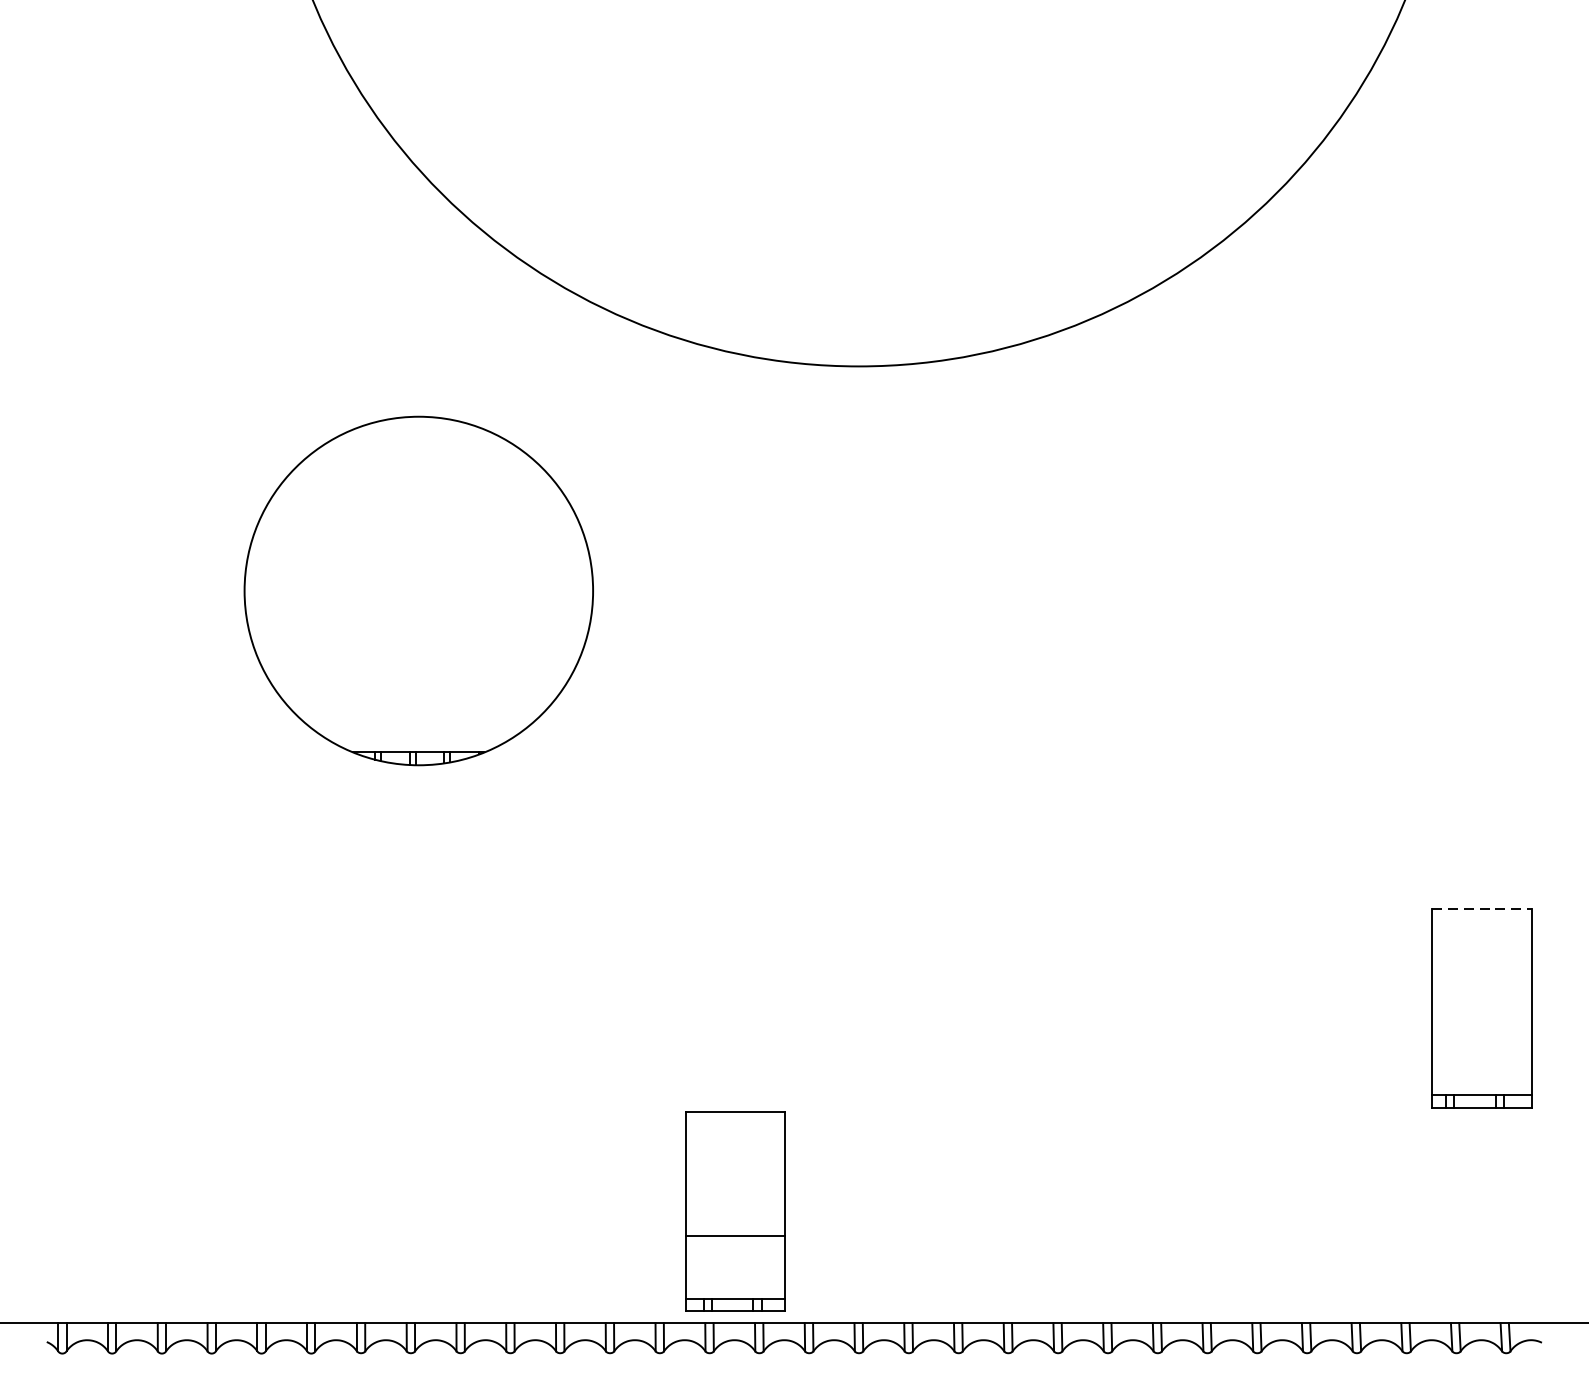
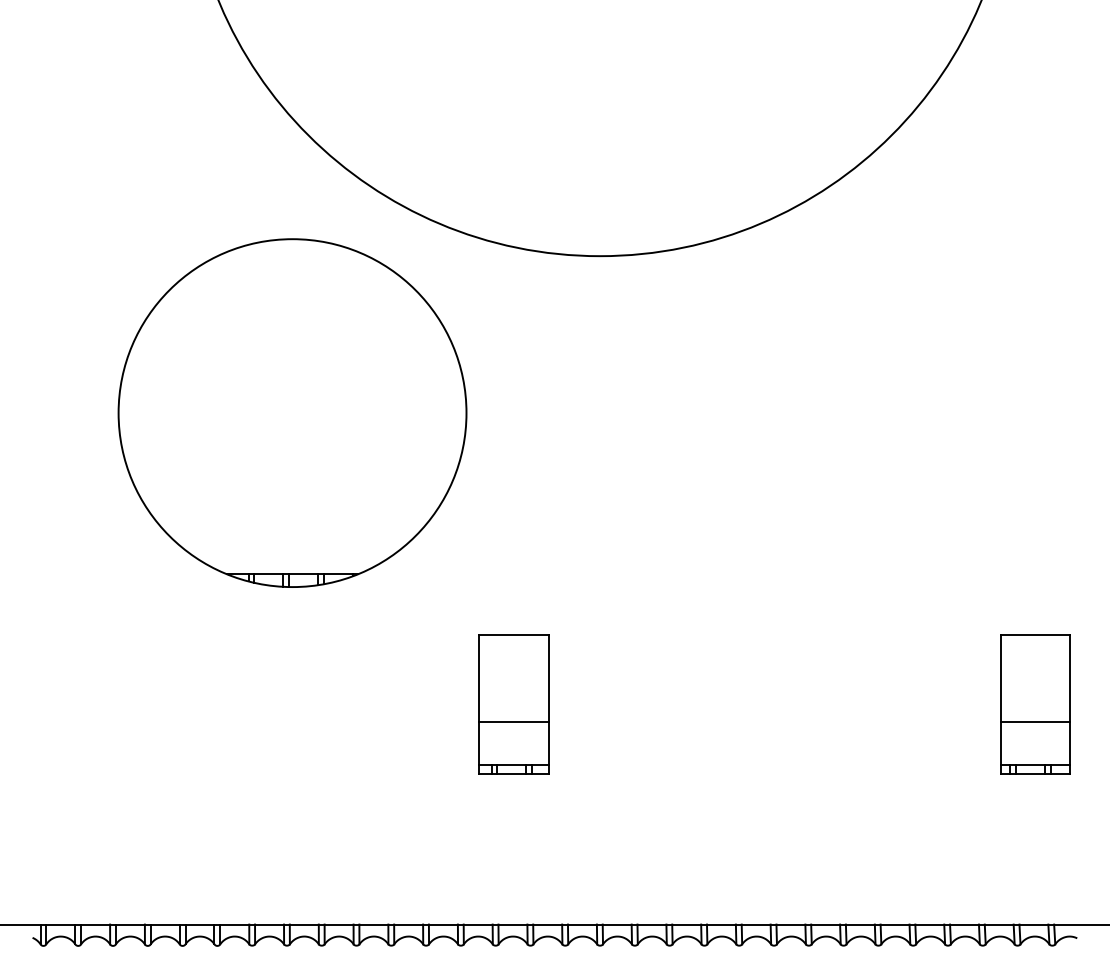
part: (418, 590) -> (292, 412), size x1.43
line: (1482, 909) -> (1035, 635), dashed -> solid
line: (1482, 1033) -> (1035, 722), added
part: (735, 1211) -> (513, 704), moved

